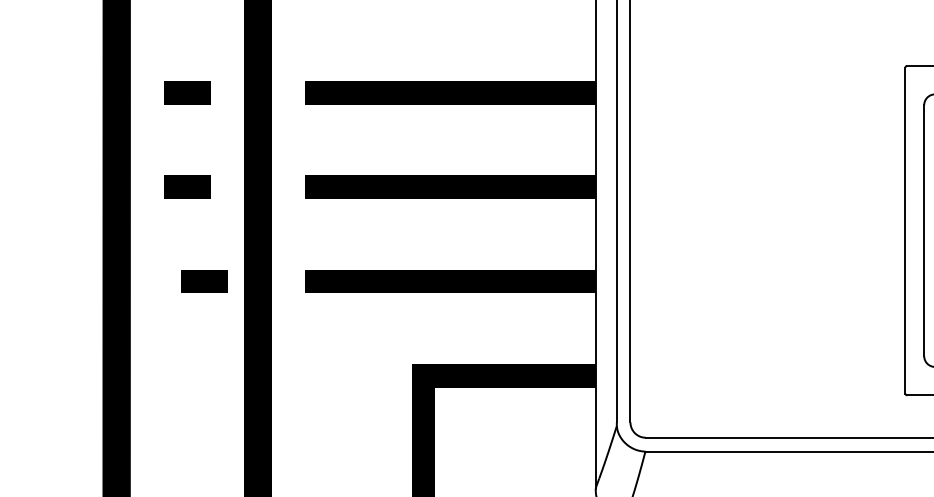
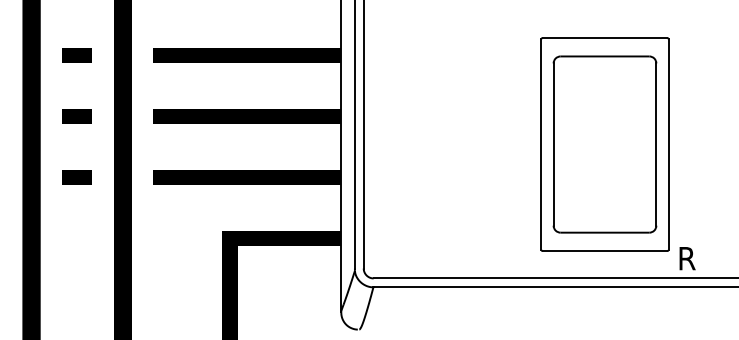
line: (203, 281) -> (76, 177), moved

